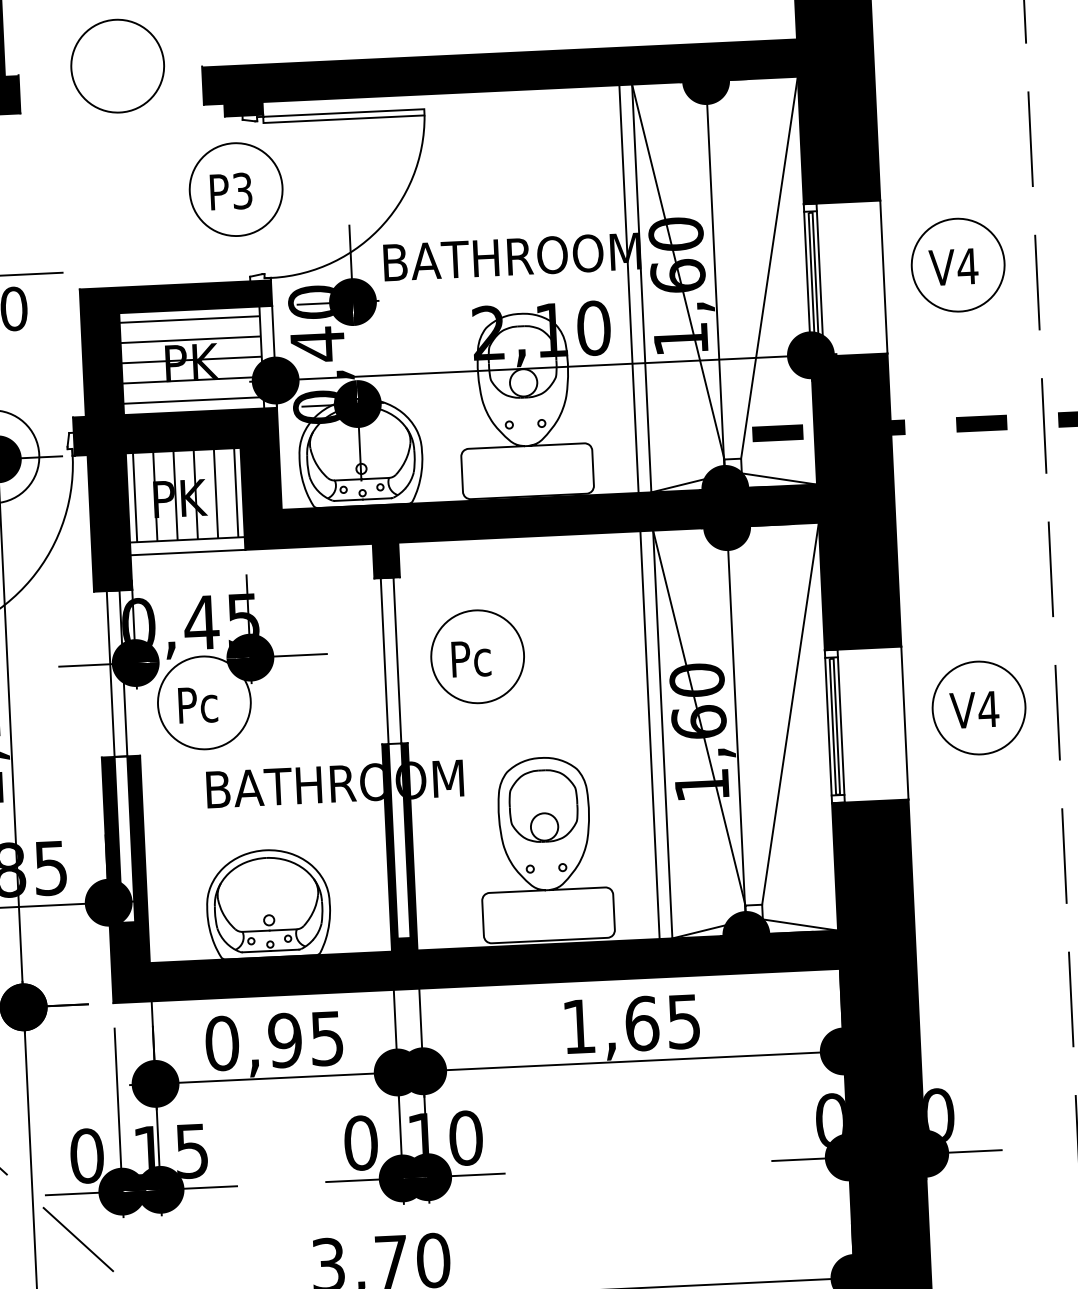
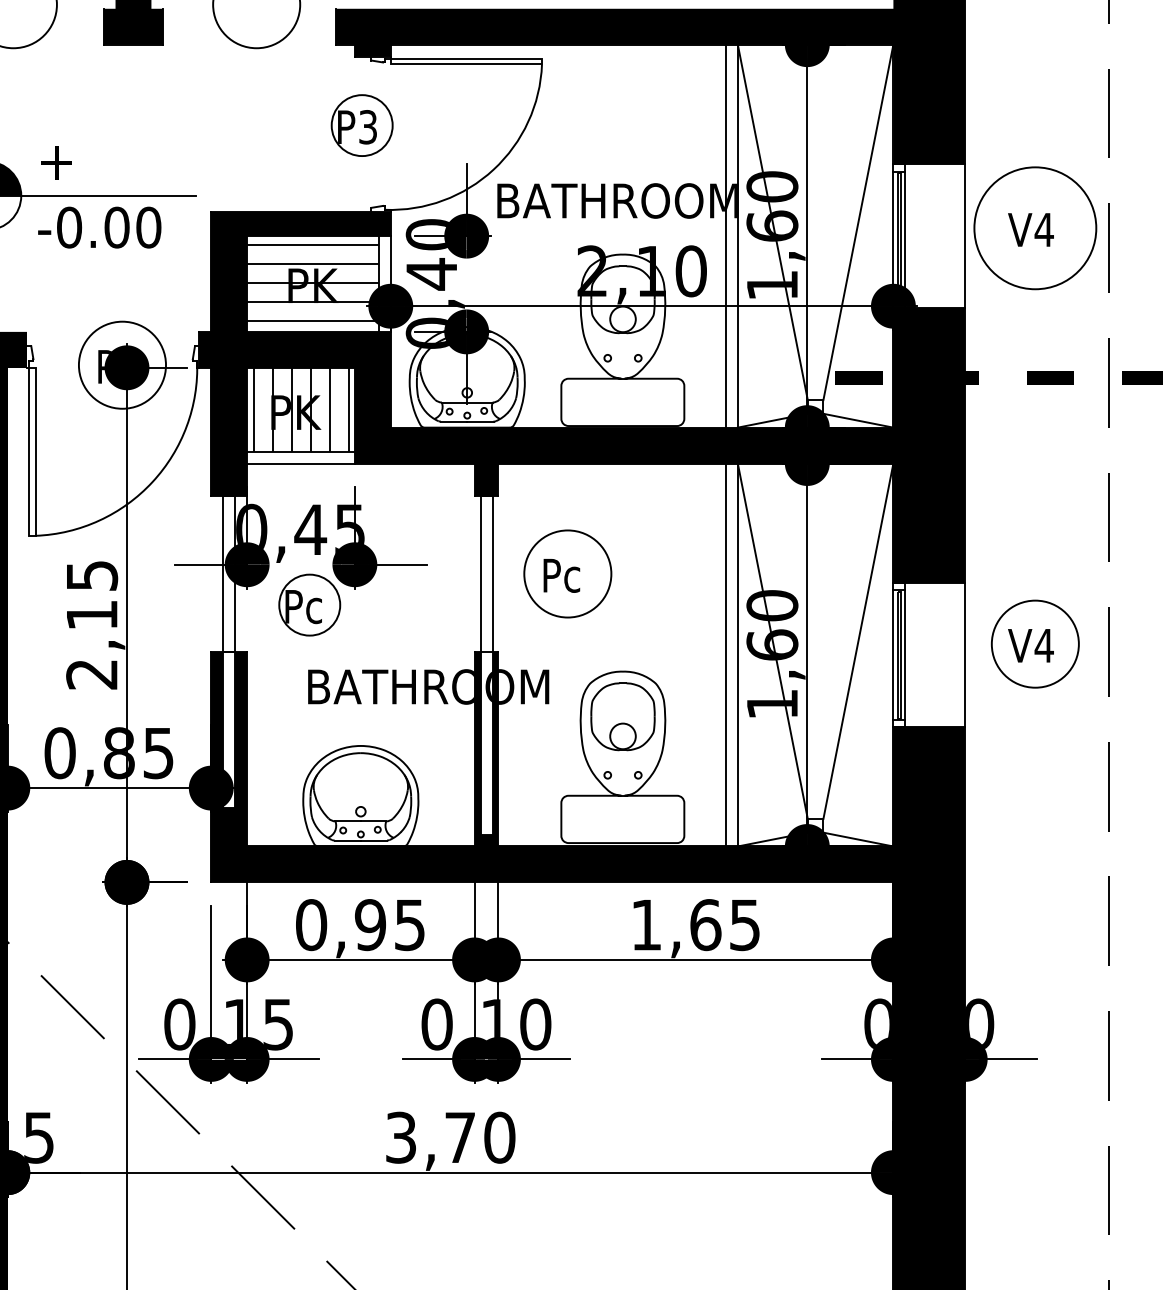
circle: (235, 189) -> (361, 125), size x0.7
circle: (957, 264) -> (1034, 227), size x1.4
circle: (204, 702) -> (309, 604), size x0.7

